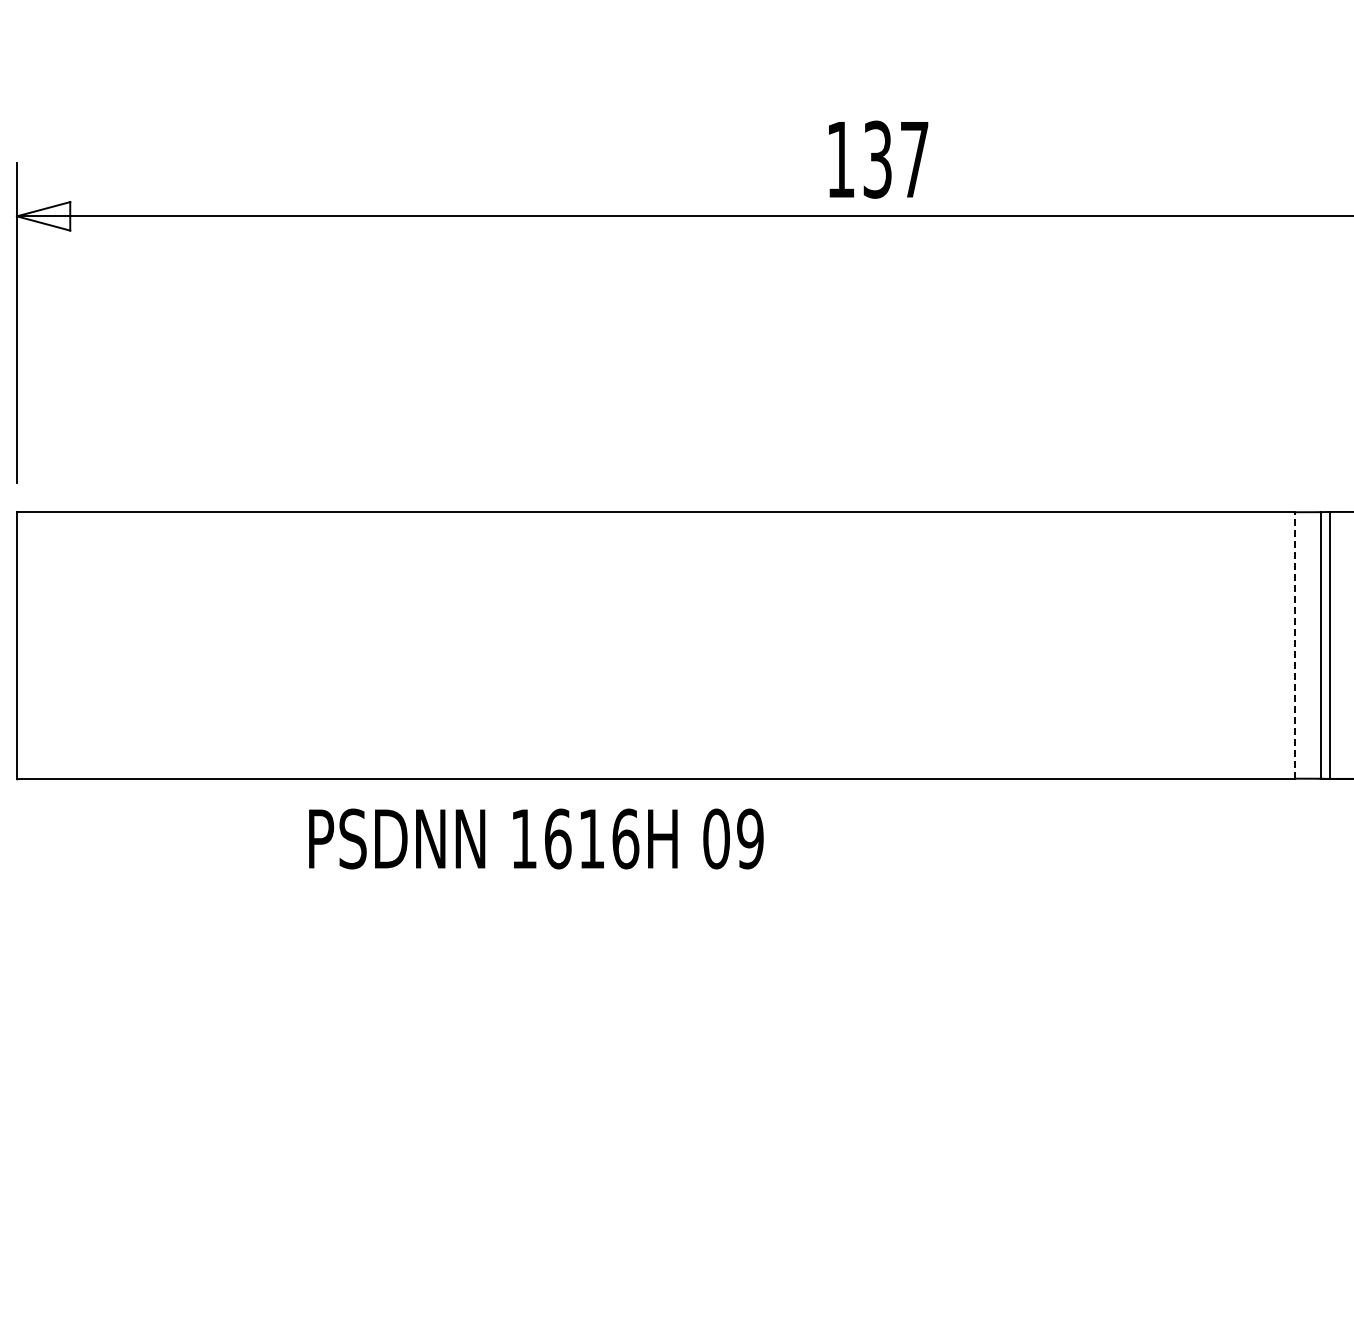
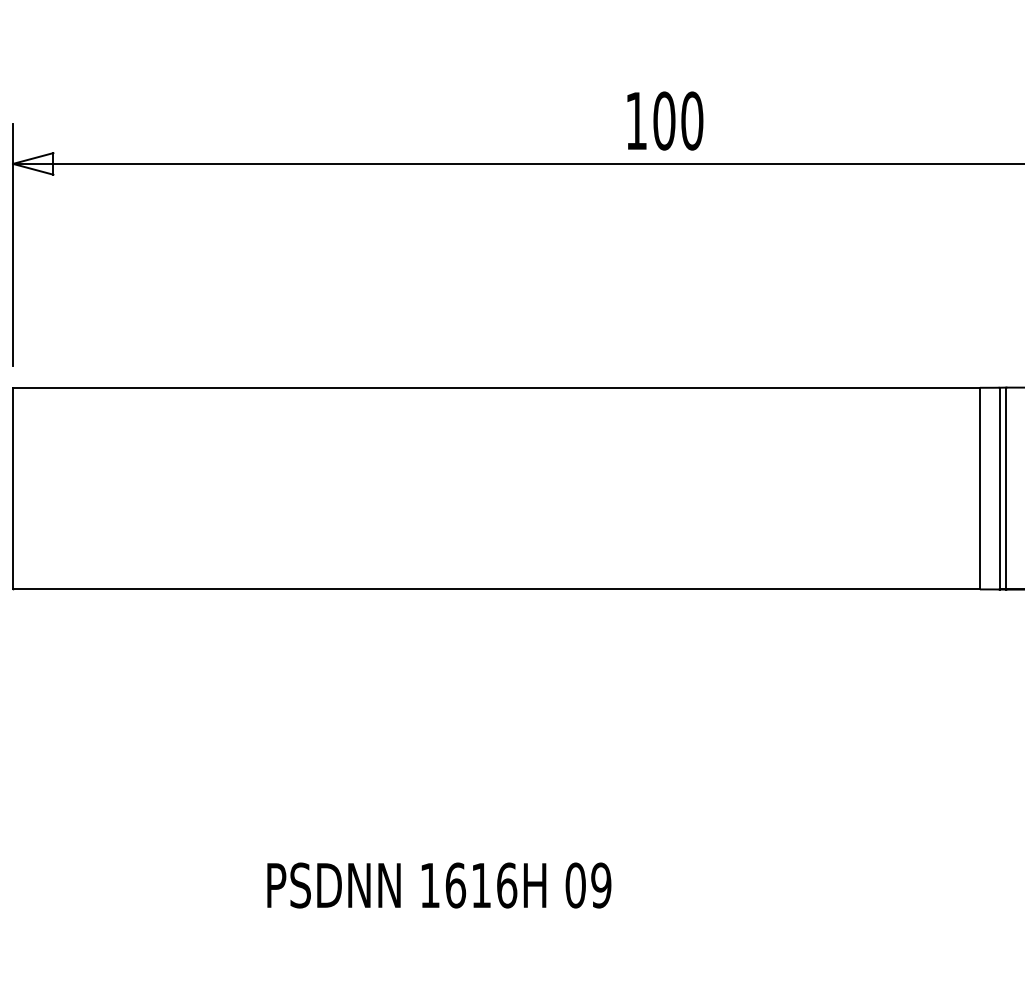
text: (896, 159) -> (678, 120), 137 -> 100
line: (1294, 644) -> (979, 487), dashed -> solid
text: (536, 838) -> (439, 885), moved

